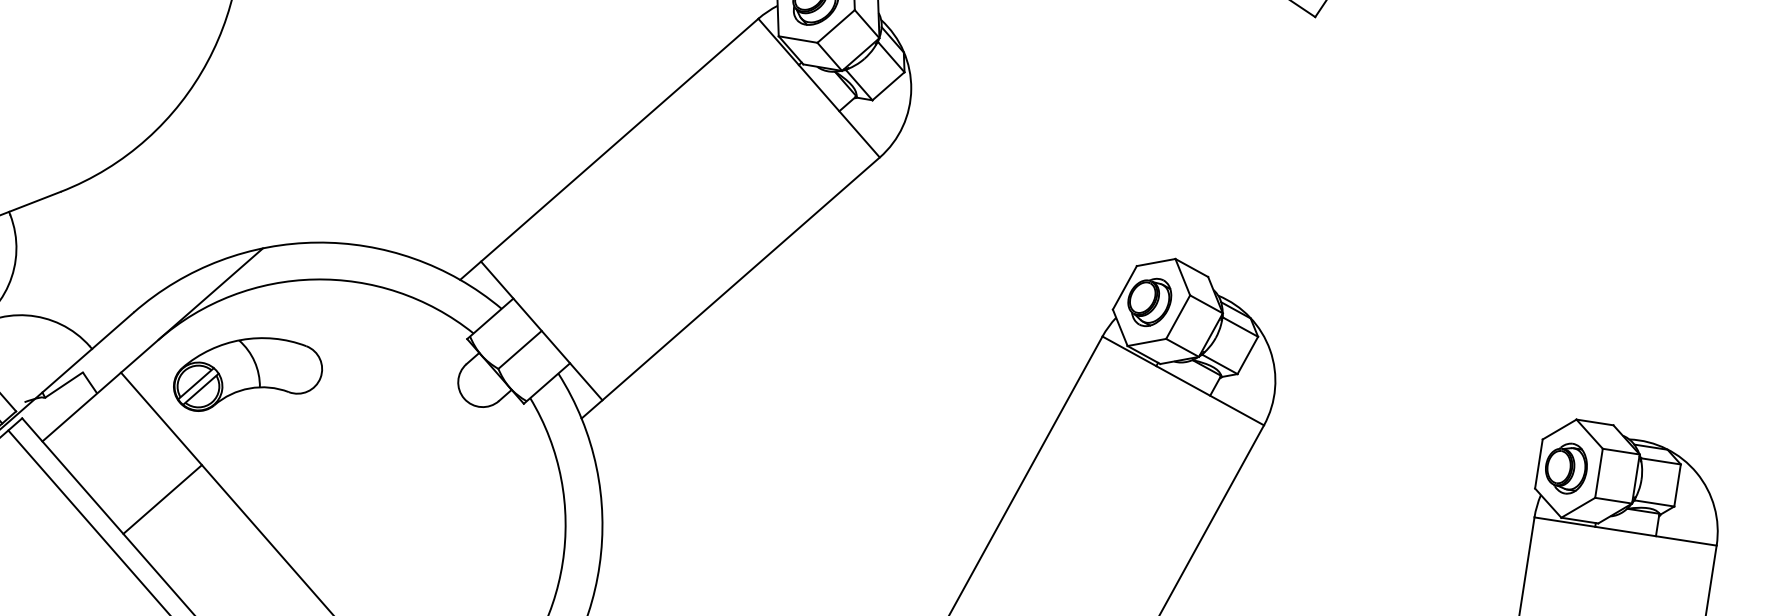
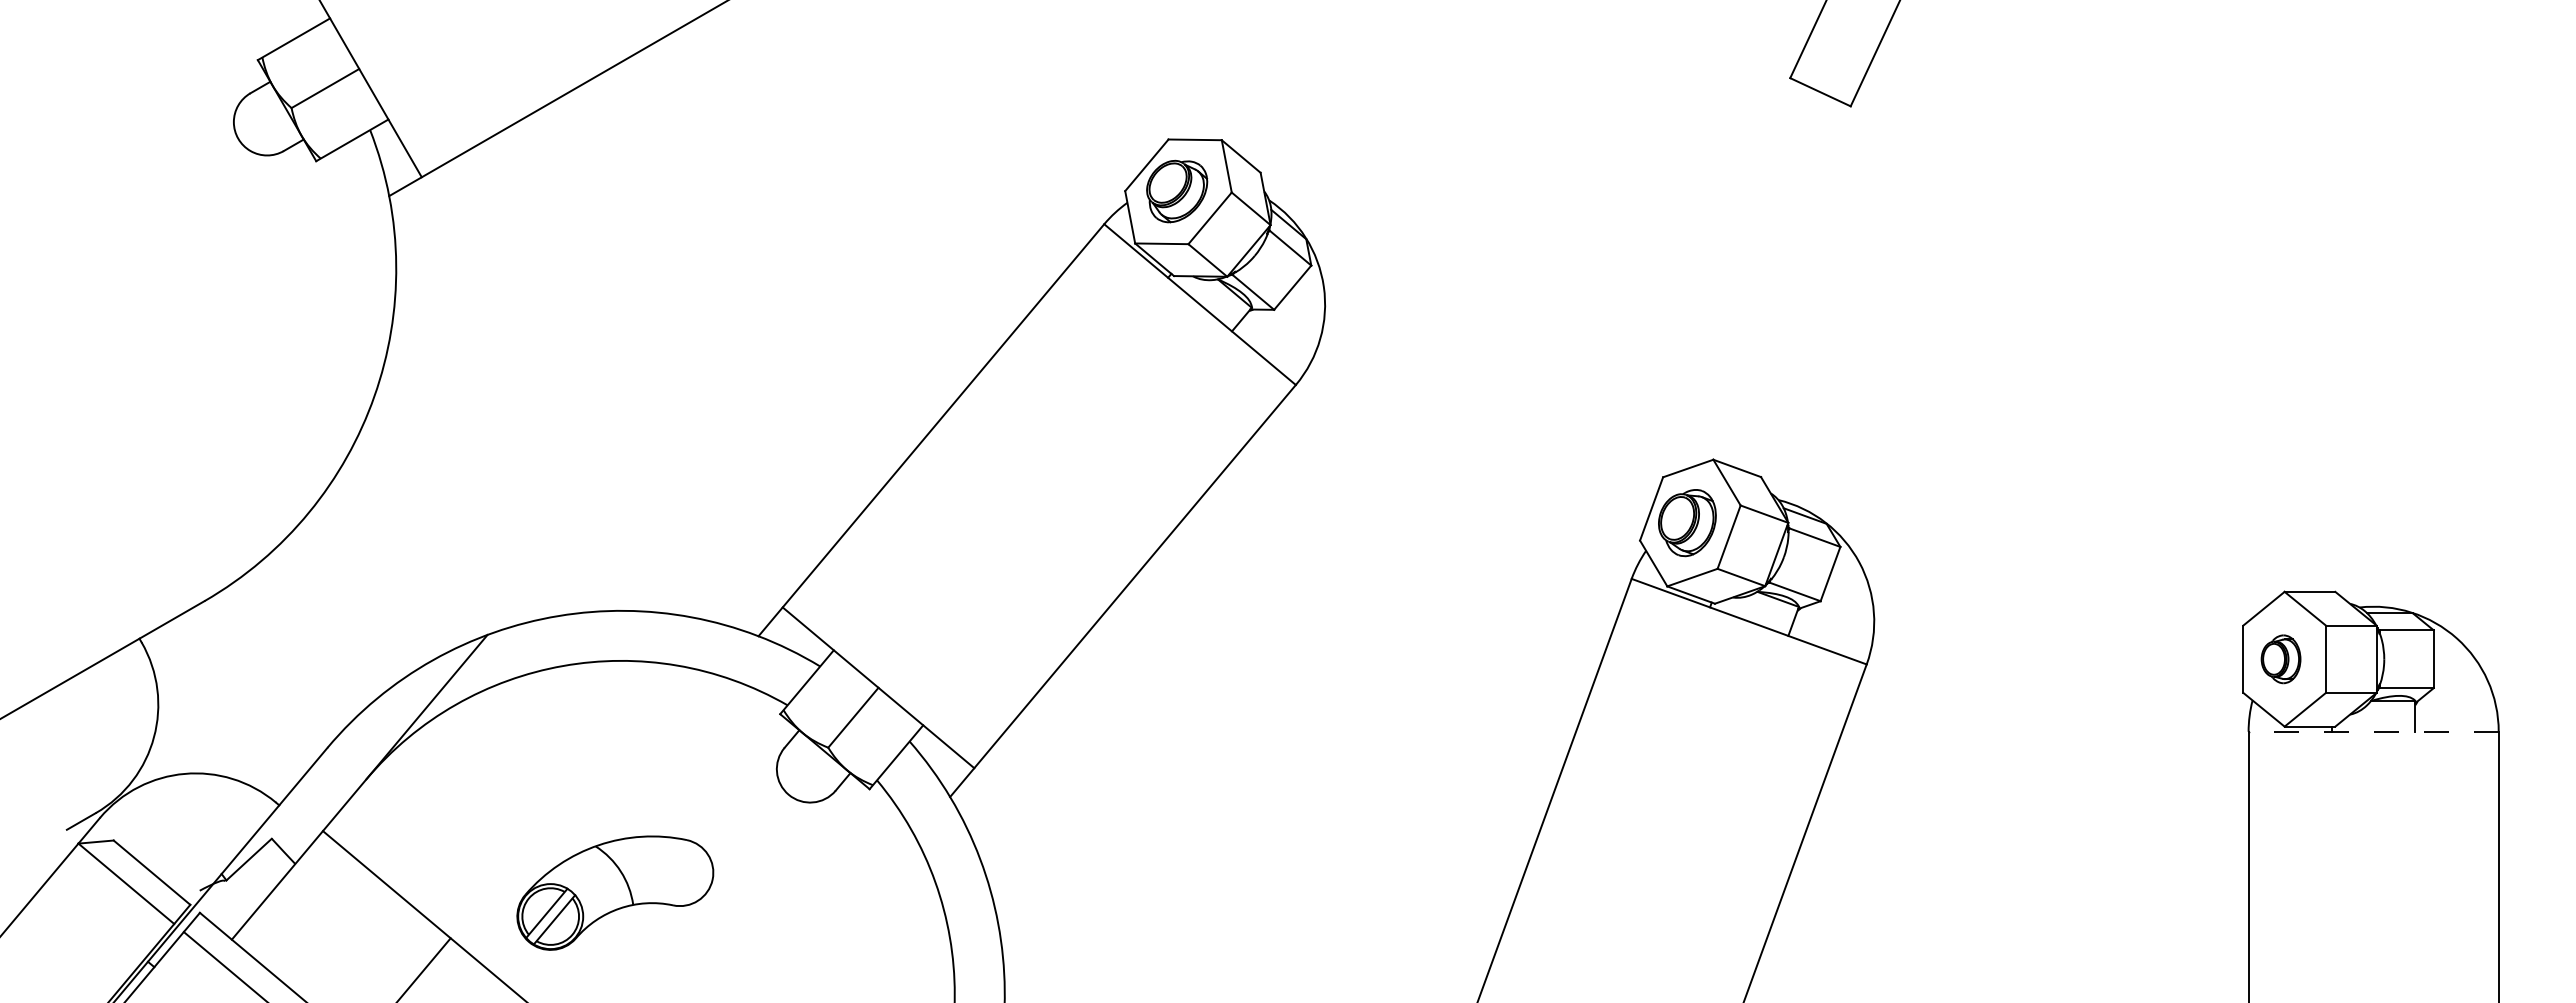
part: (248, 376) -> (615, 892), moved
part: (1565, 468) -> (2280, 659), size x0.7
line: (1625, 531) -> (2373, 731), solid -> dashed

